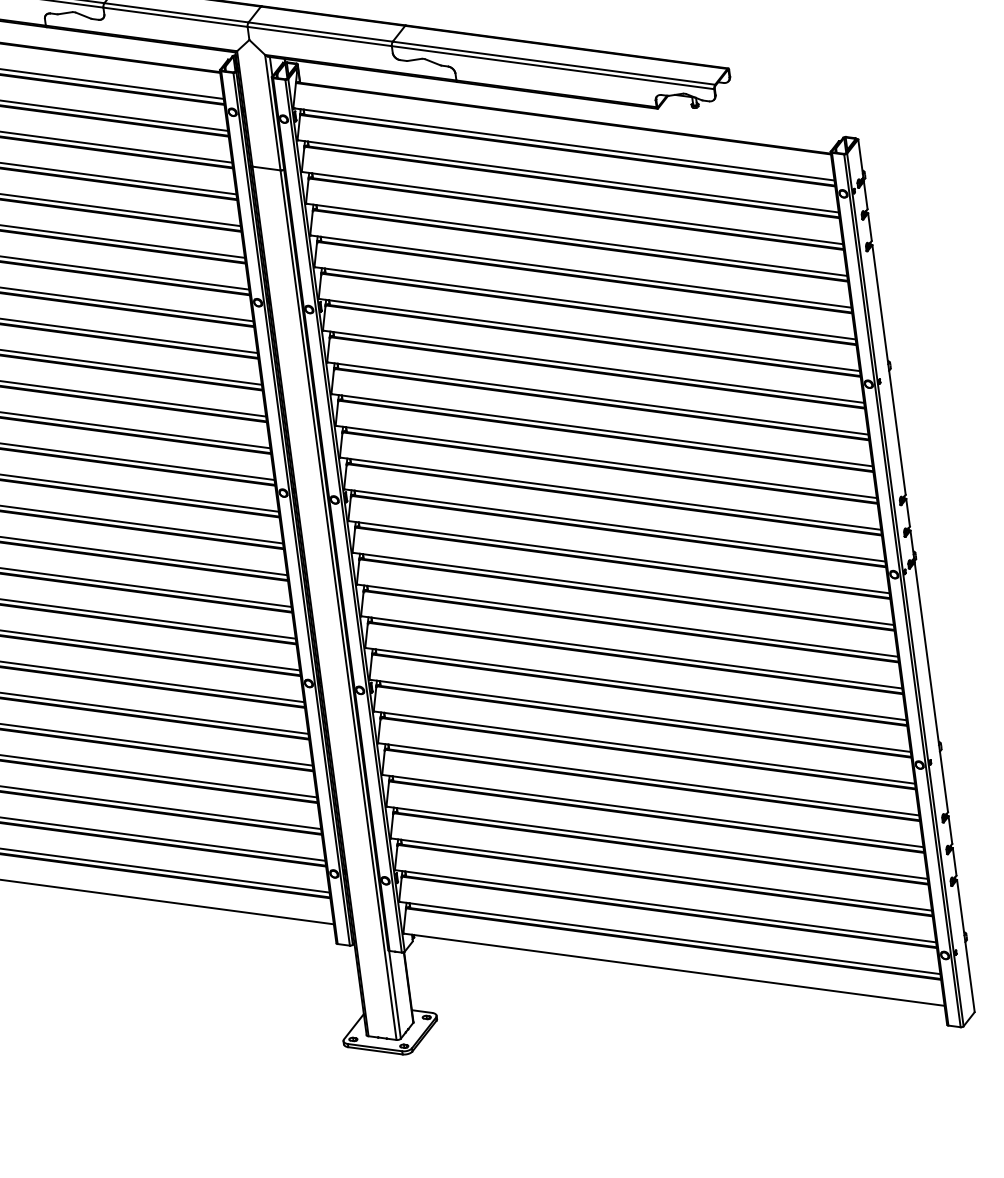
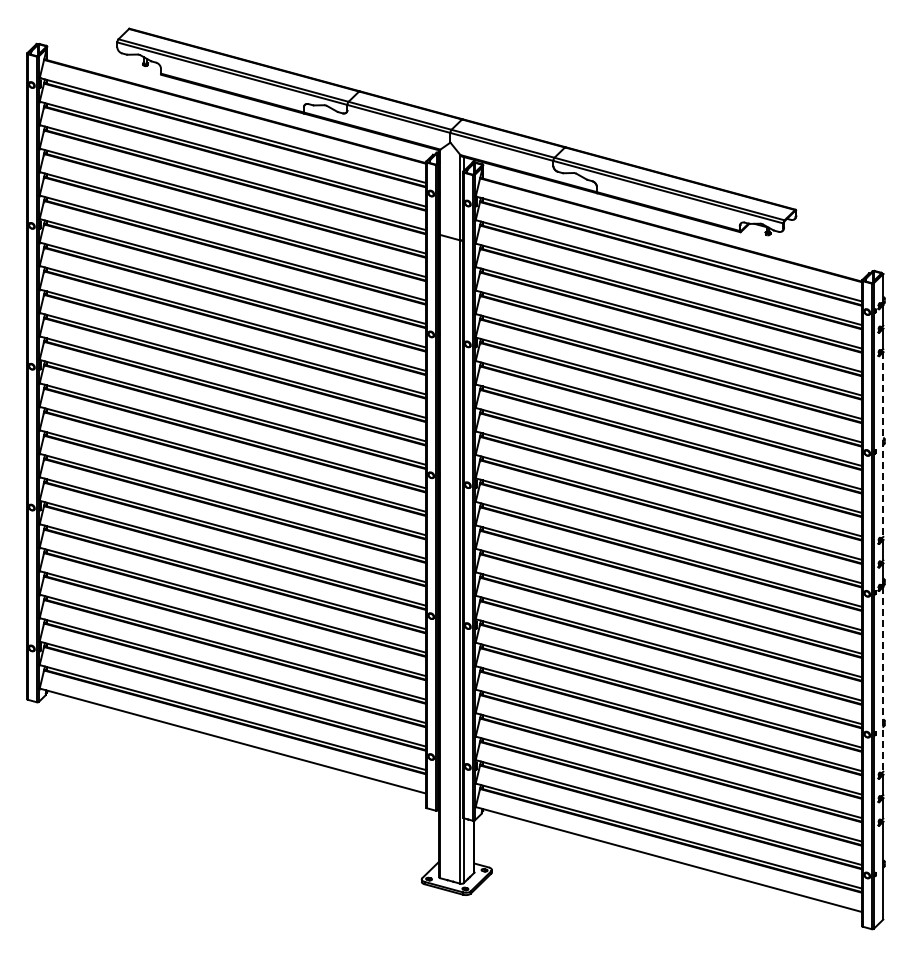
line: (889, 371) -> (883, 445), solid -> dashed
line: (931, 687) -> (883, 679), solid -> dashed

